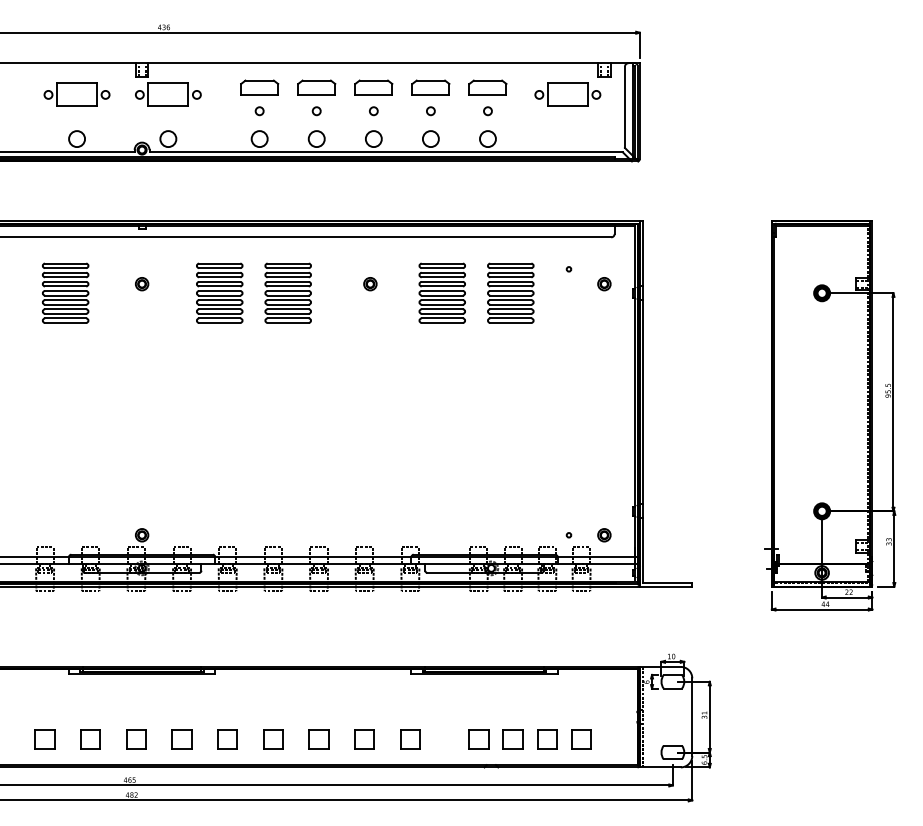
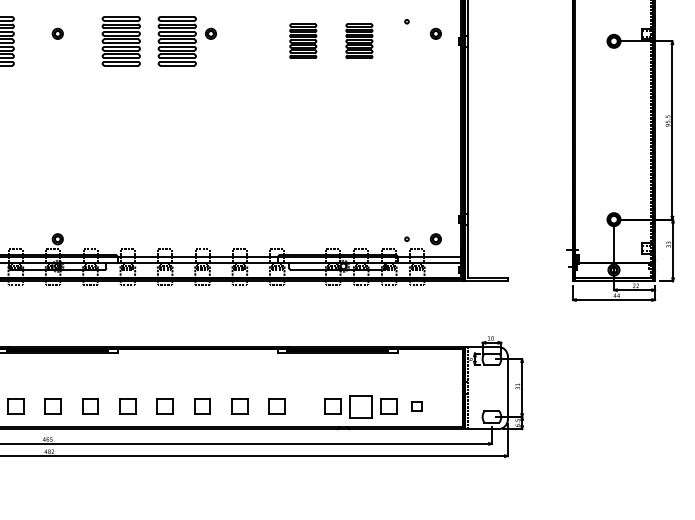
part: (370, 284) -> (211, 34), moved
part: (441, 292) -> (302, 40), size x0.7
part: (510, 292) -> (359, 40), size x0.7
part: (512, 739) -> (360, 406), size x1.4
part: (581, 739) -> (417, 406), size x0.6

